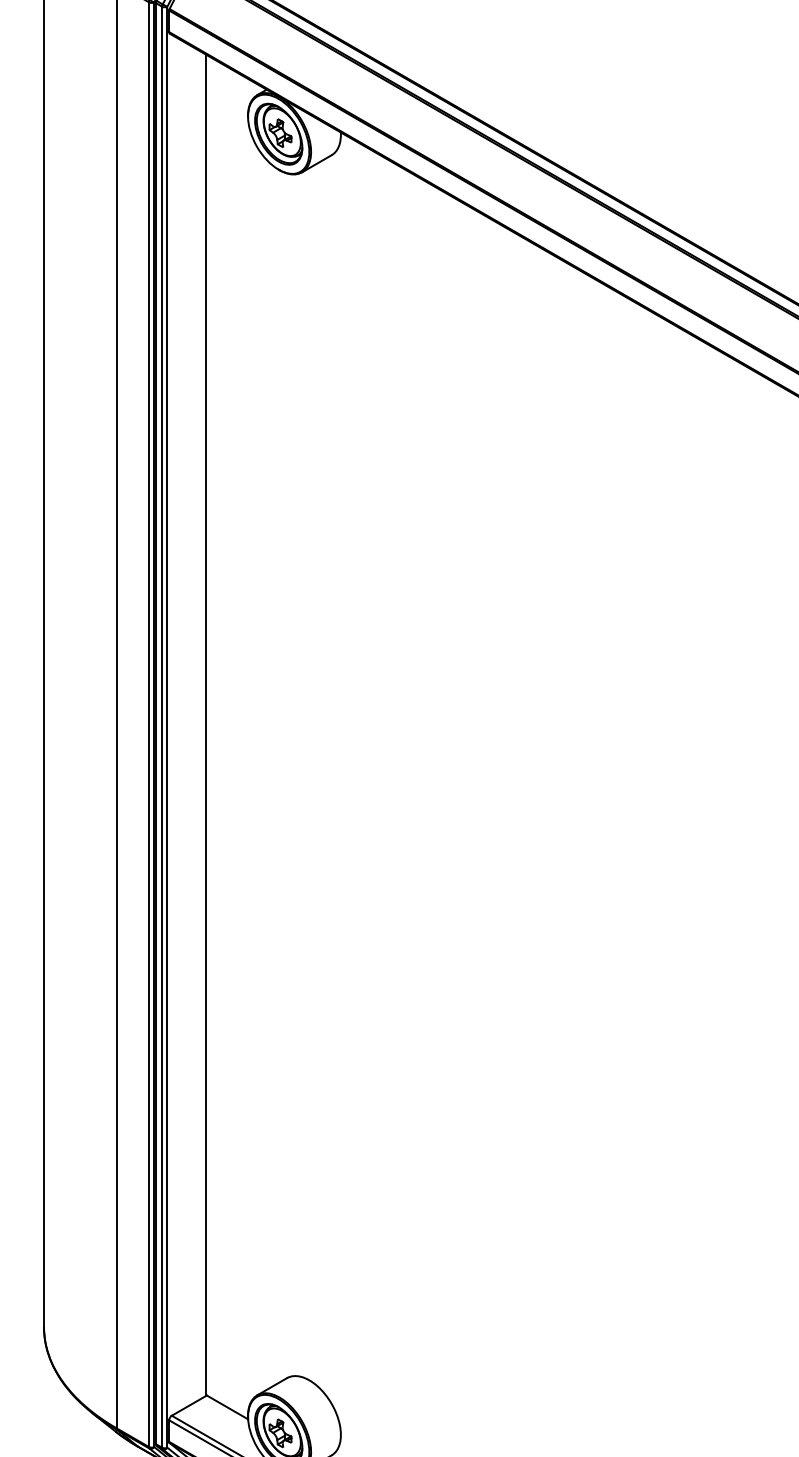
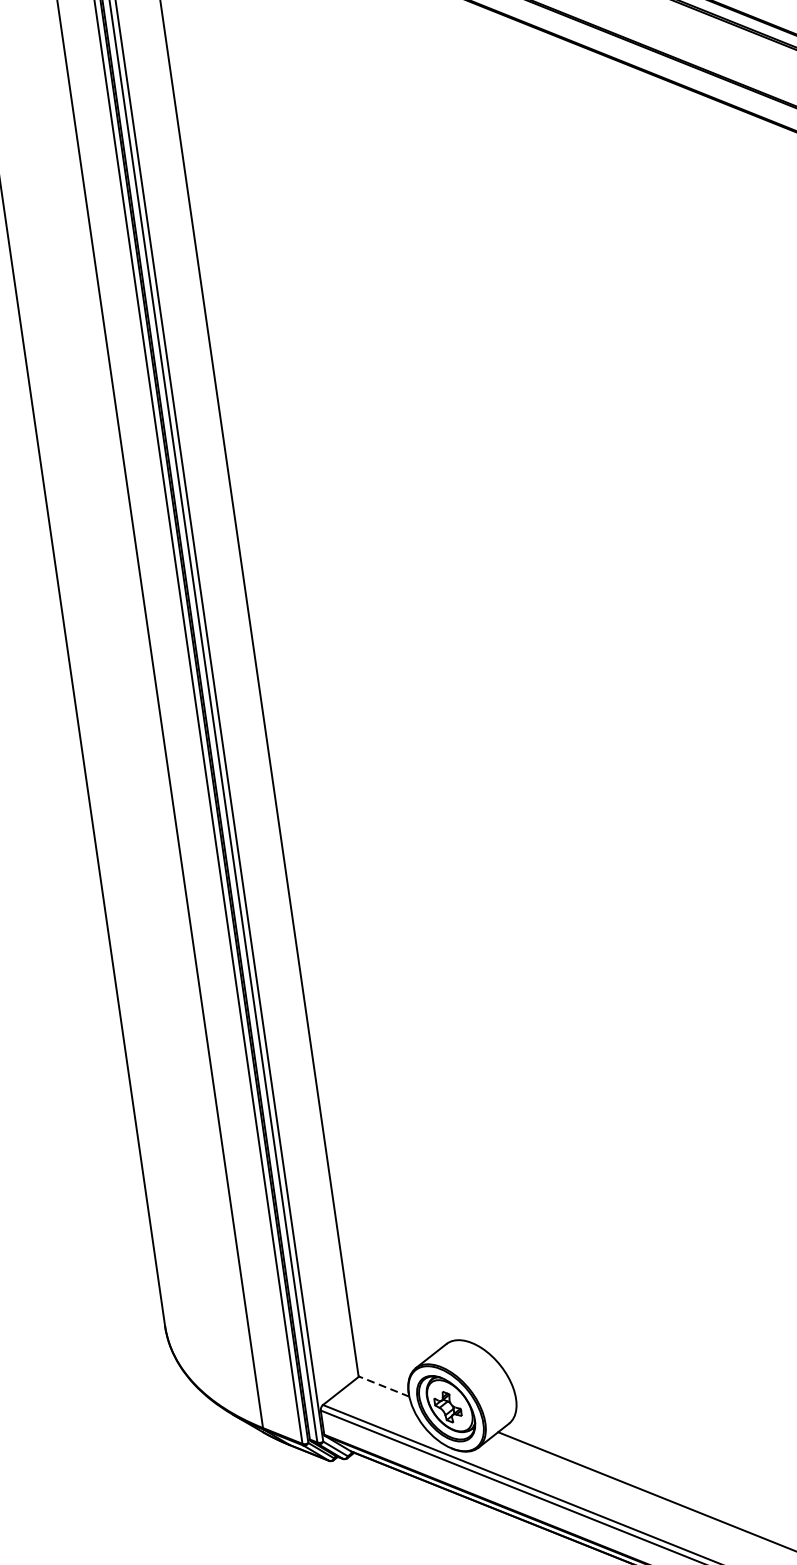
line: (226, 1407) -> (383, 1386), solid -> dashed

